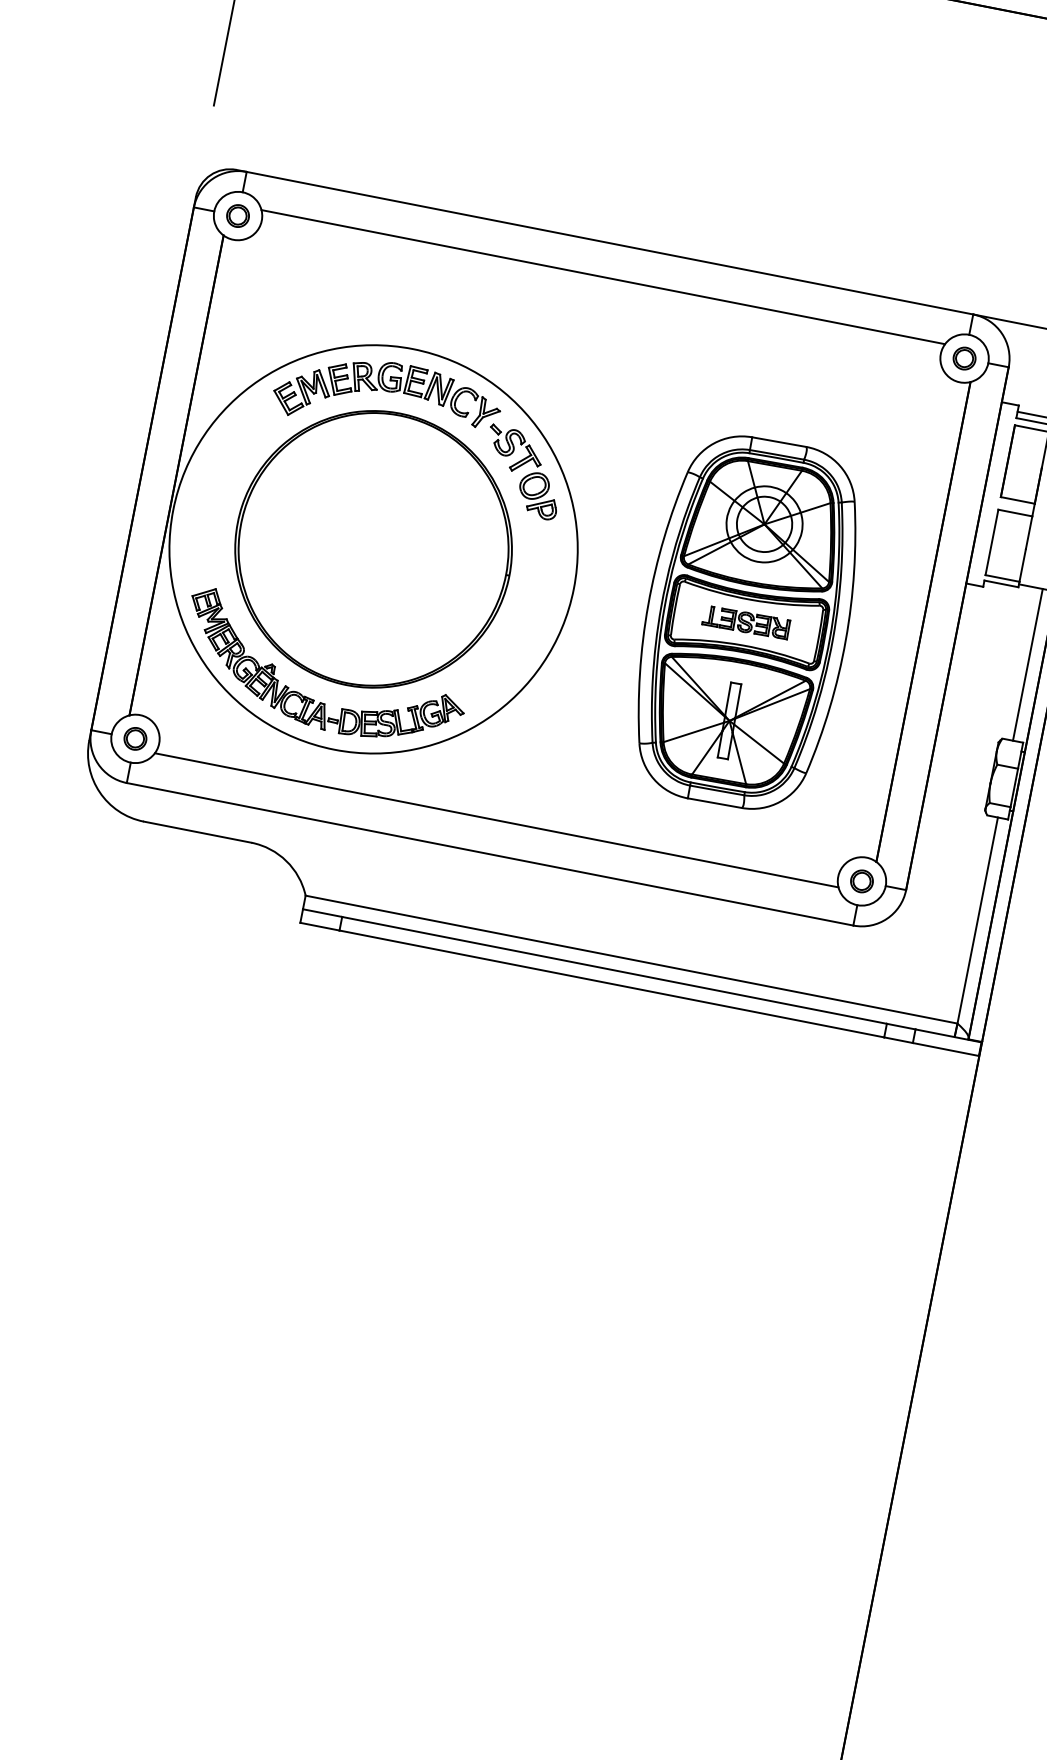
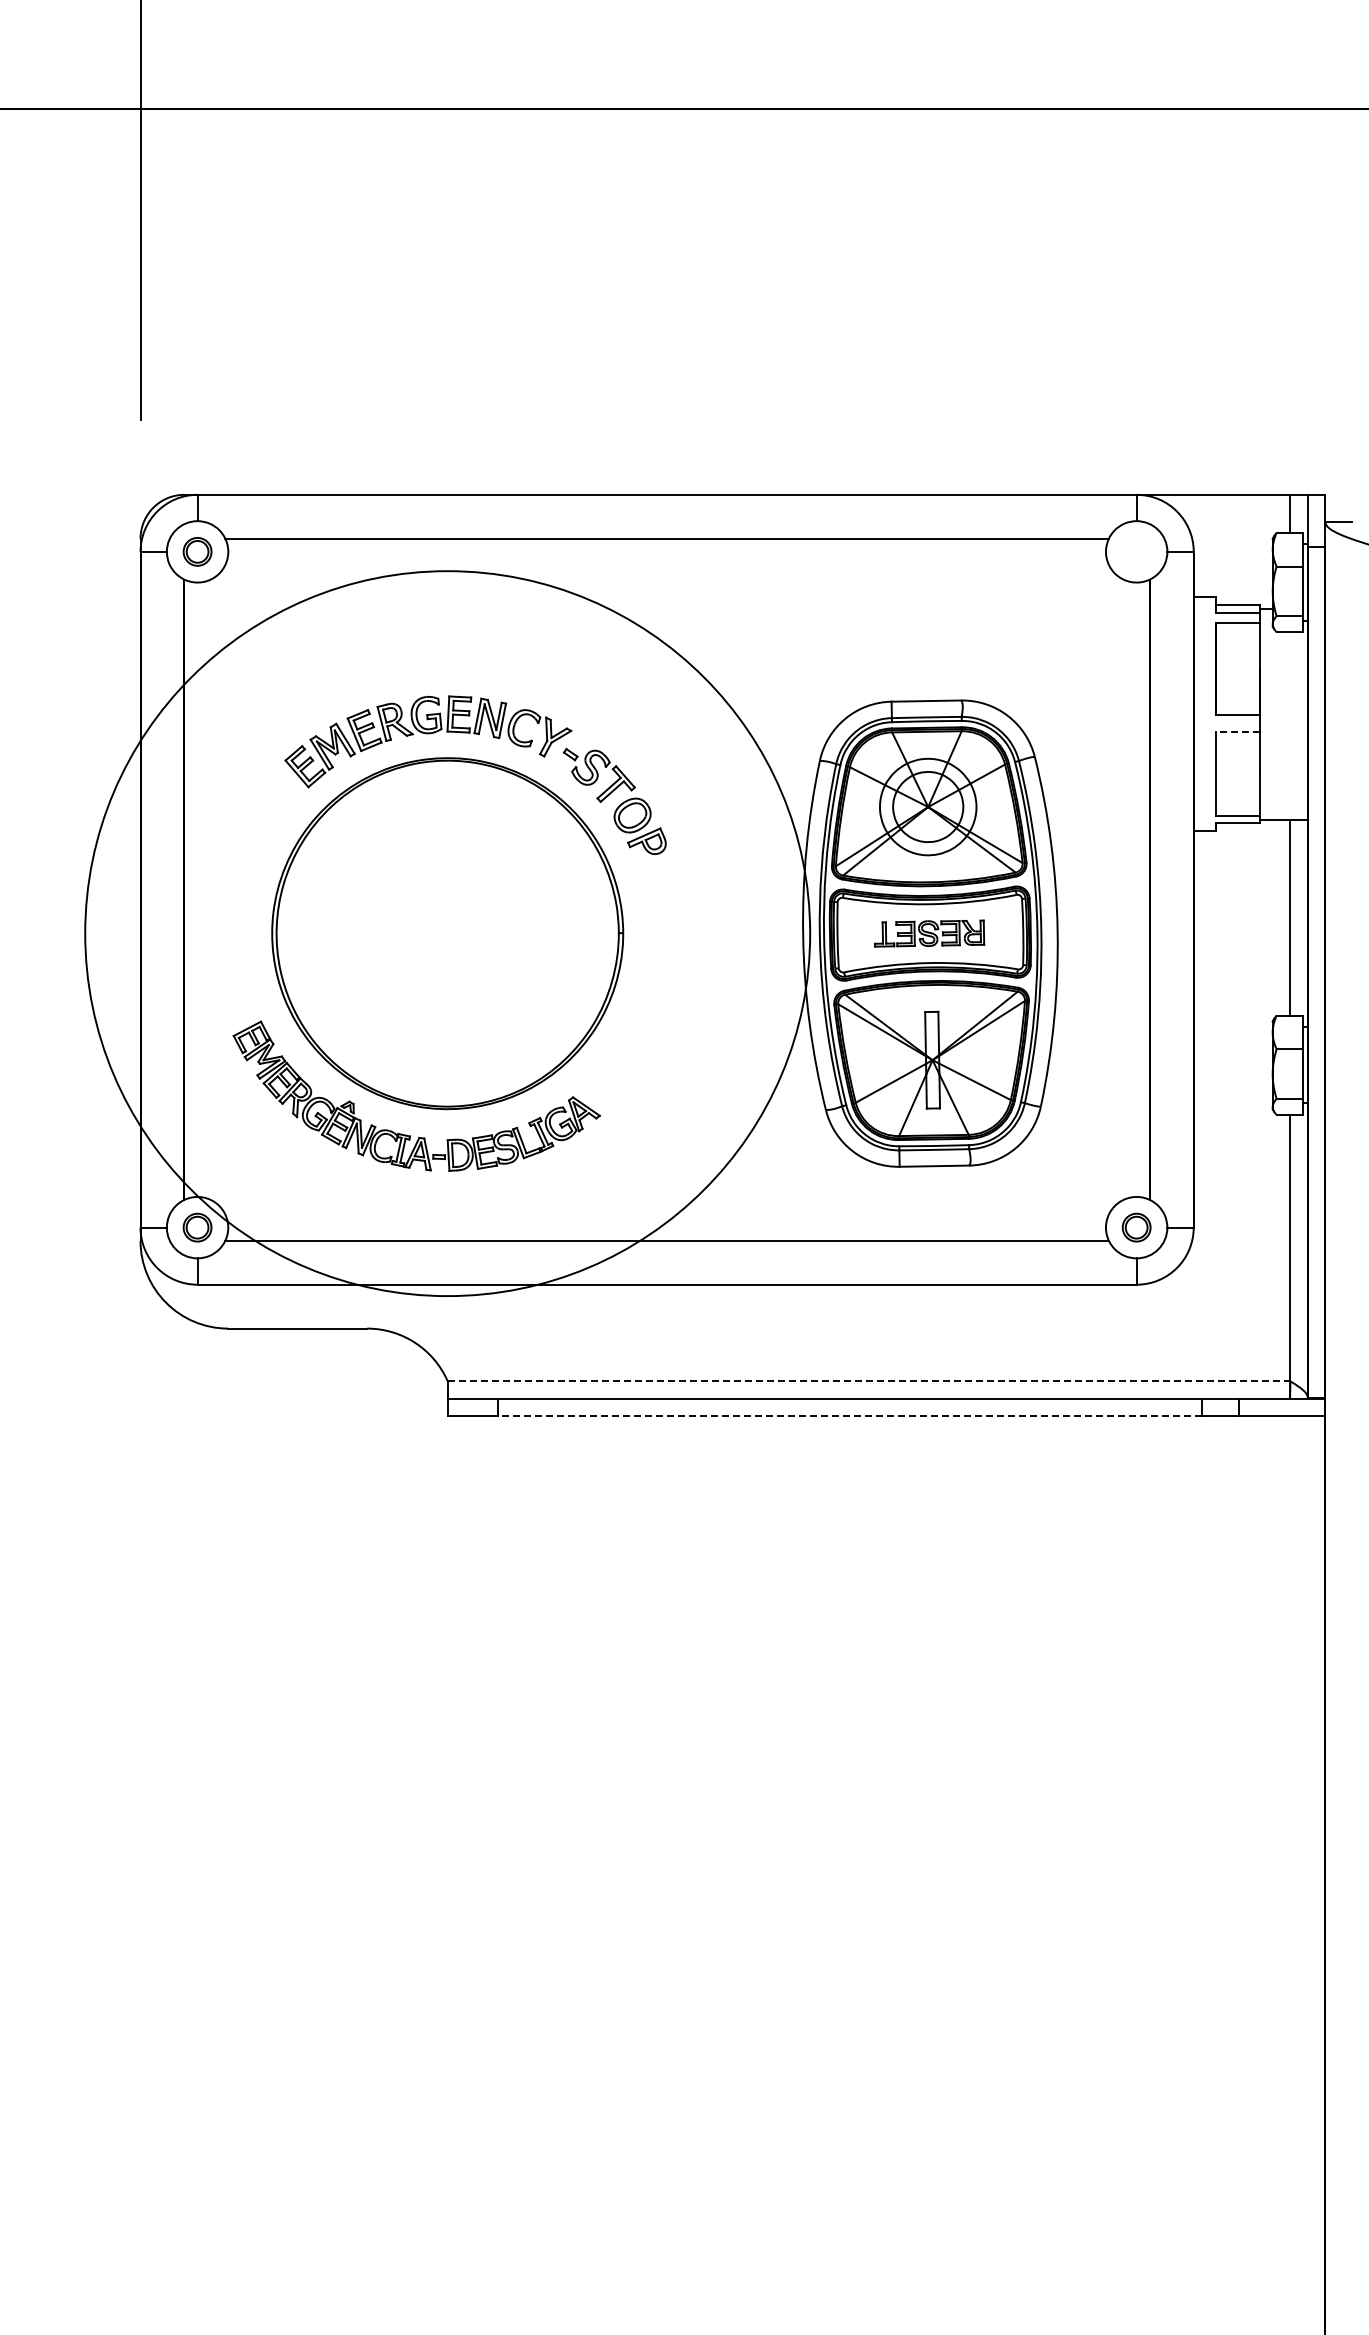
part: (964, 358) -> (1136, 551), removed
line: (1015, 512) -> (1237, 731), solid -> dashed
circle: (373, 549) -> (447, 933), size x1.4
line: (631, 959) -> (869, 1381), solid -> dashed
line: (611, 983) -> (849, 1416), solid -> dashed

